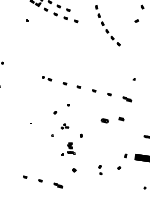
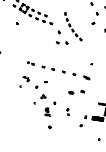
part: (92, 41) -> (62, 37), added
part: (37, 104) -> (24, 81), added
part: (99, 170) -> (67, 112), moved
part: (43, 182) -> (28, 135), removed

